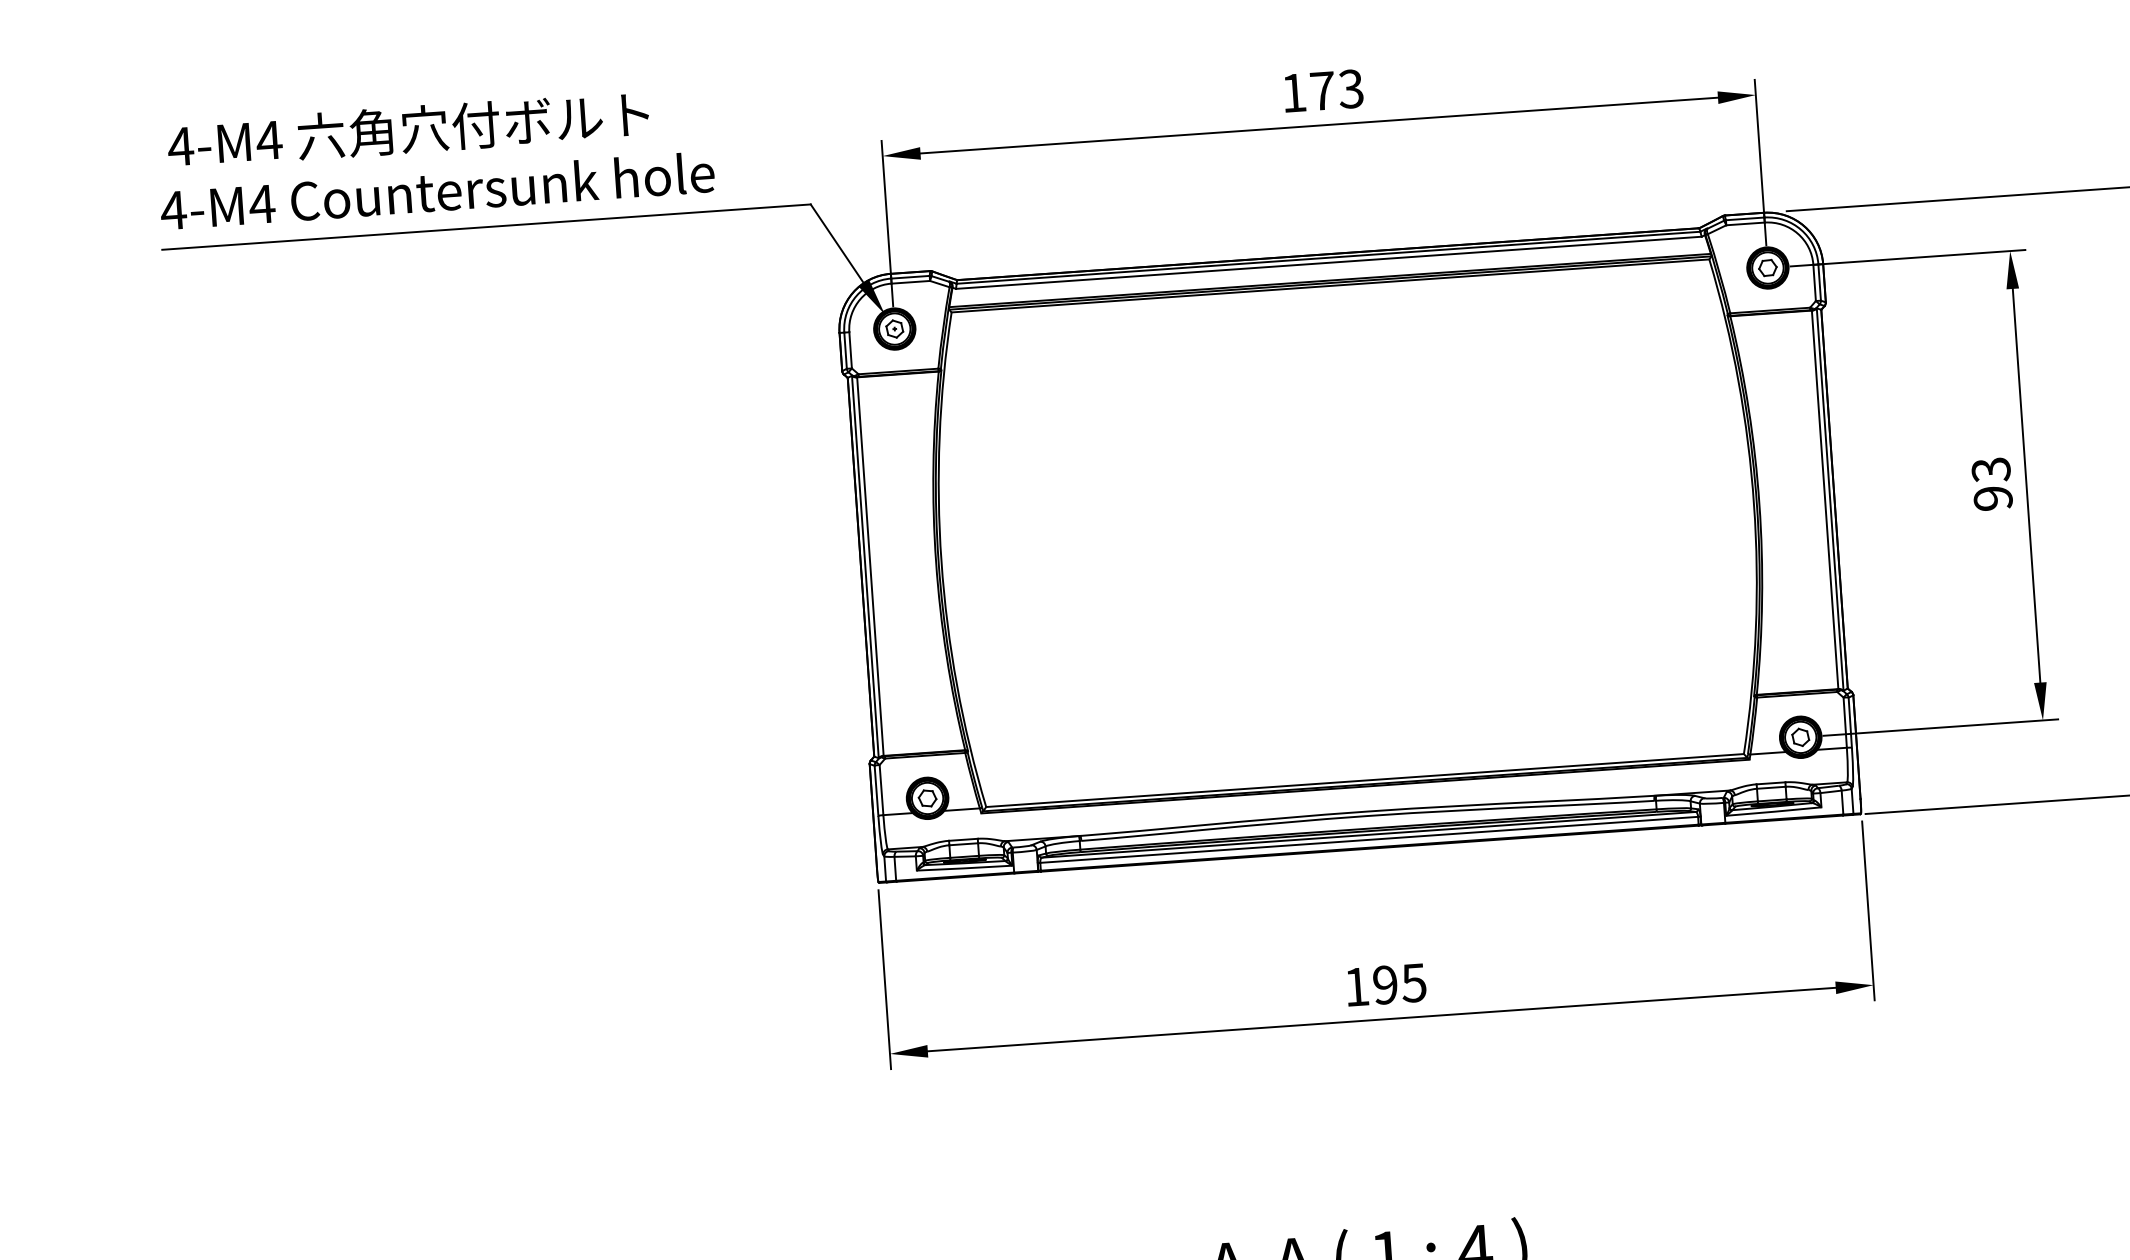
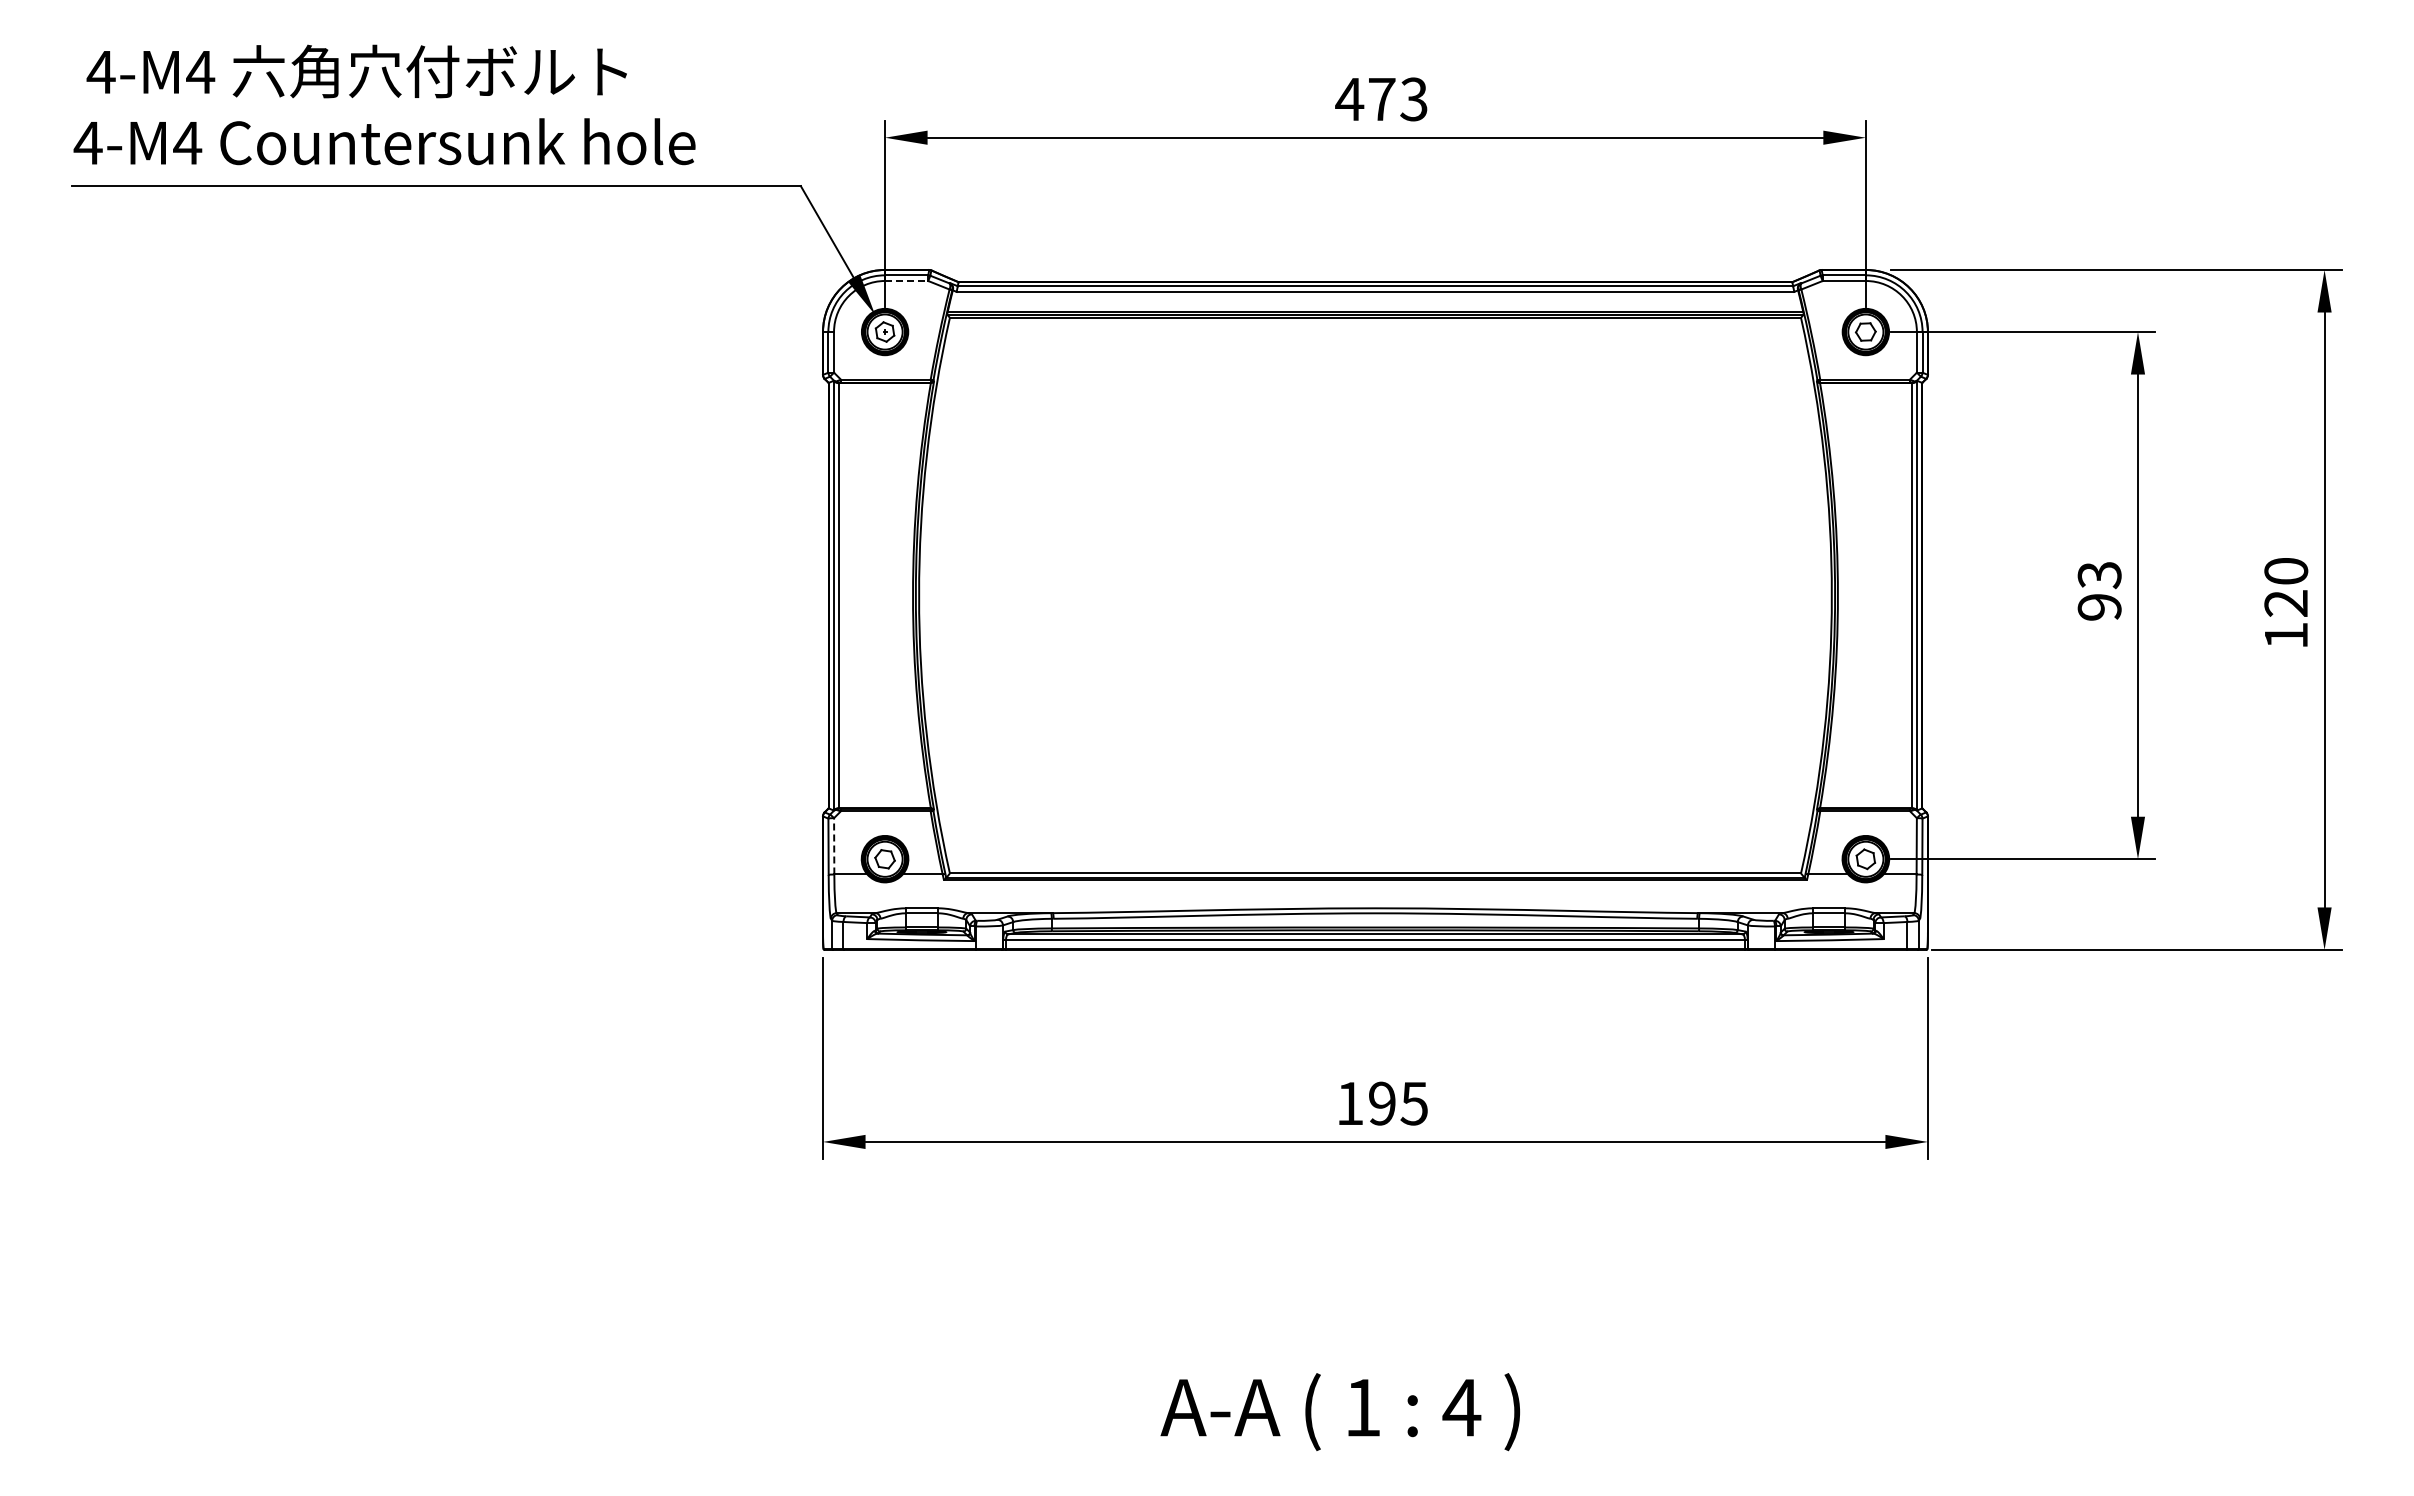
text: (1293, 93) -> (1349, 99), 173 -> 473
line: (910, 282) -> (906, 281), solid -> dashed
line: (881, 789) -> (834, 845), solid -> dashed

